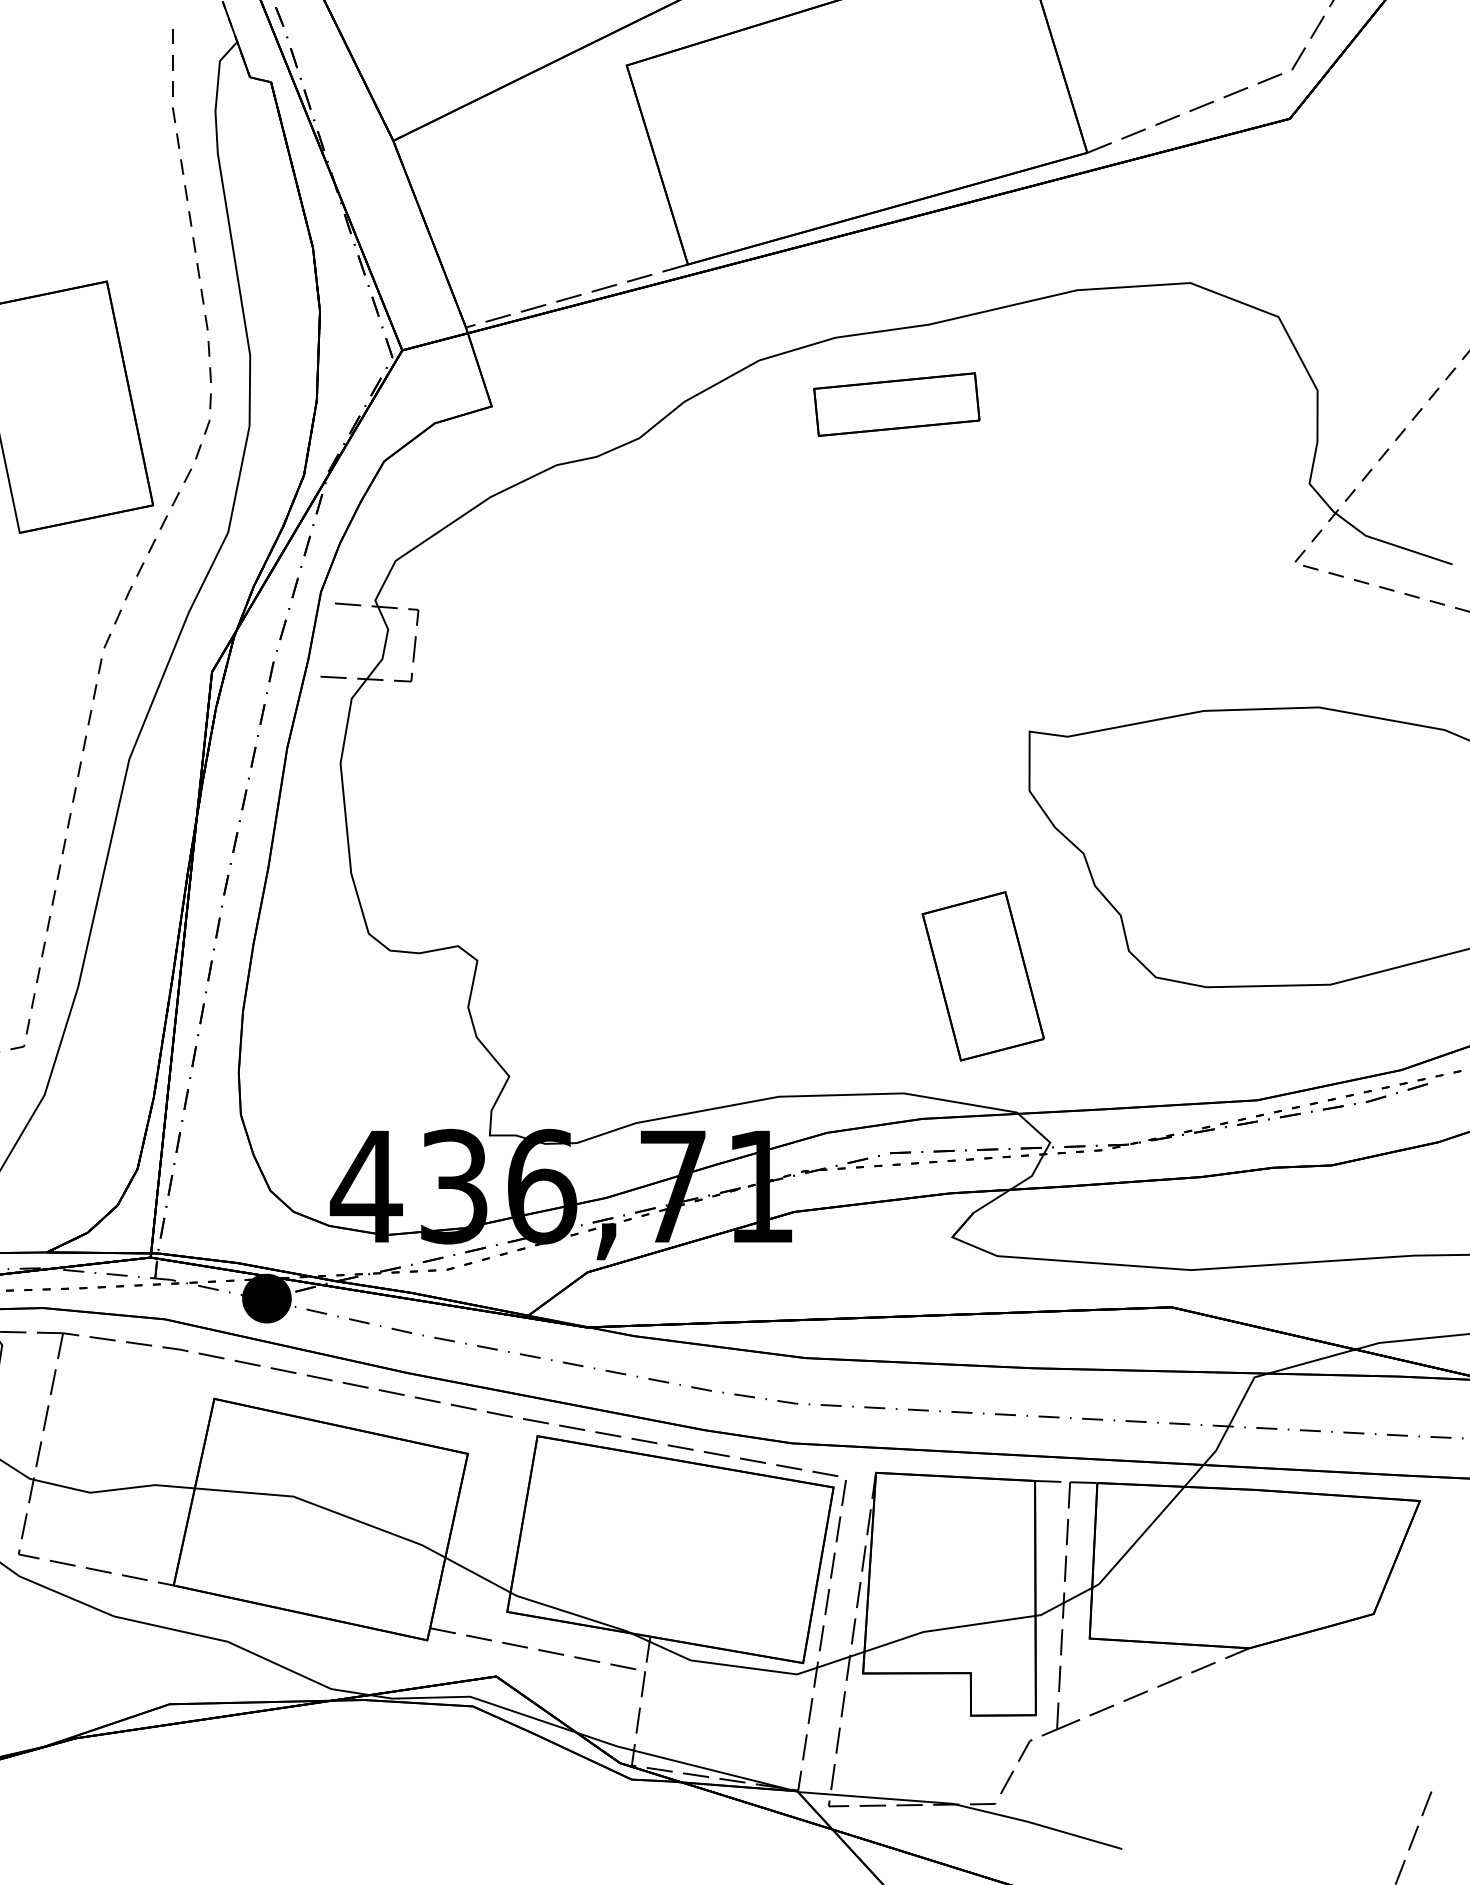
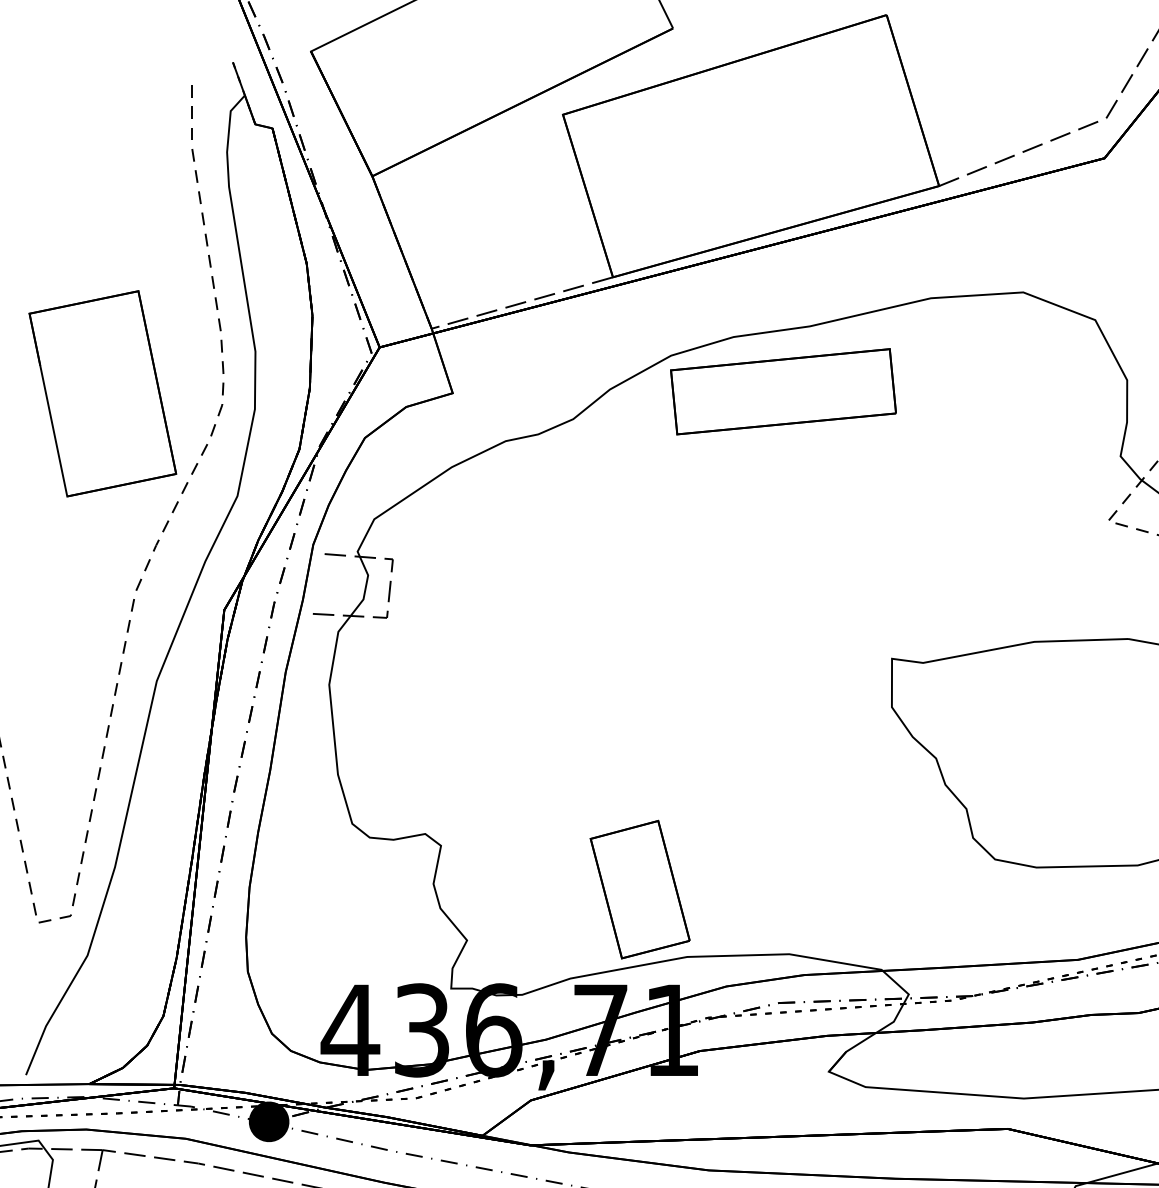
part: (896, 404) -> (783, 391), size x1.67
part: (982, 976) -> (639, 889), moved

